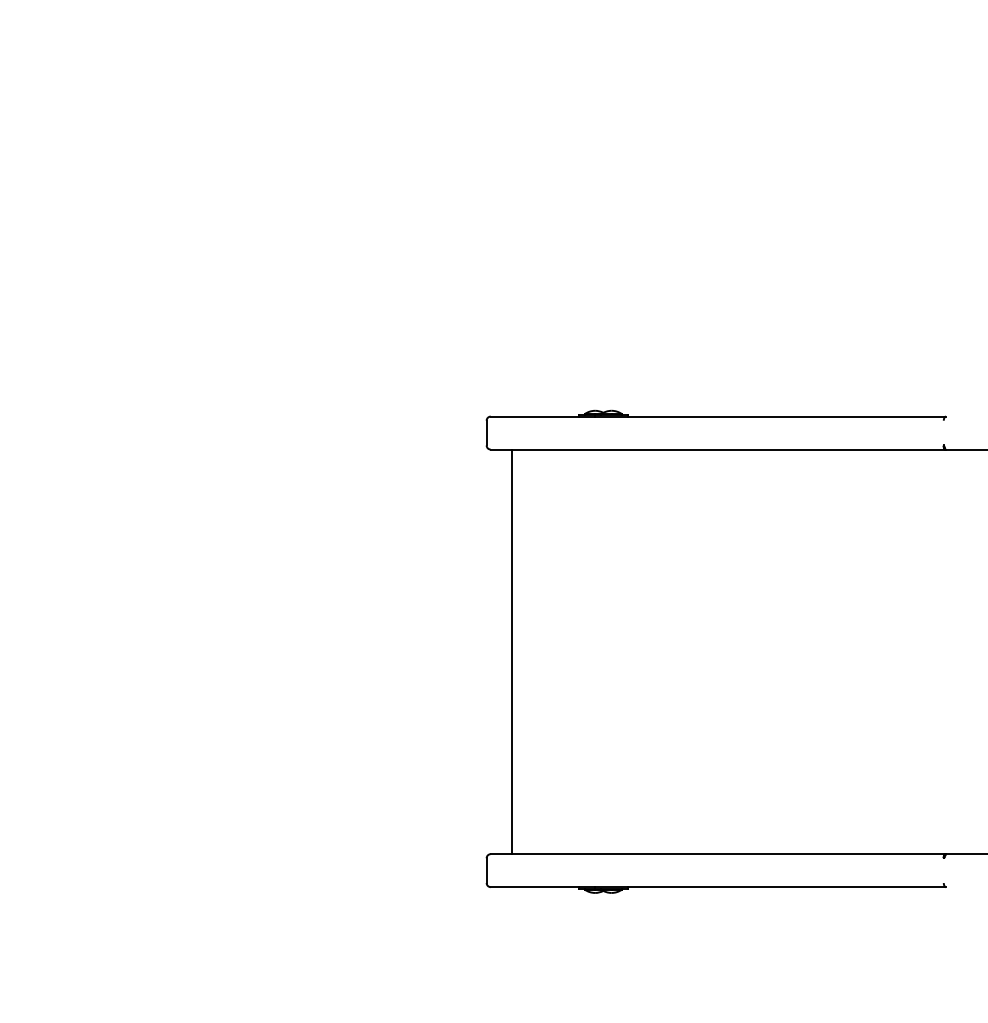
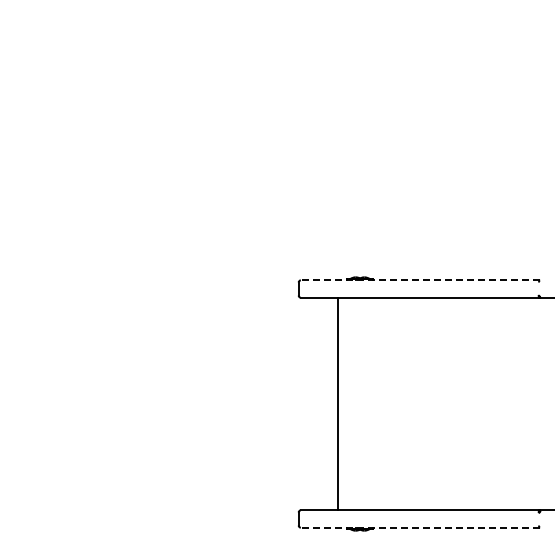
line: (718, 416) -> (420, 280), solid -> dashed
line: (512, 650) -> (338, 403), moved
line: (718, 886) -> (420, 527), solid -> dashed

